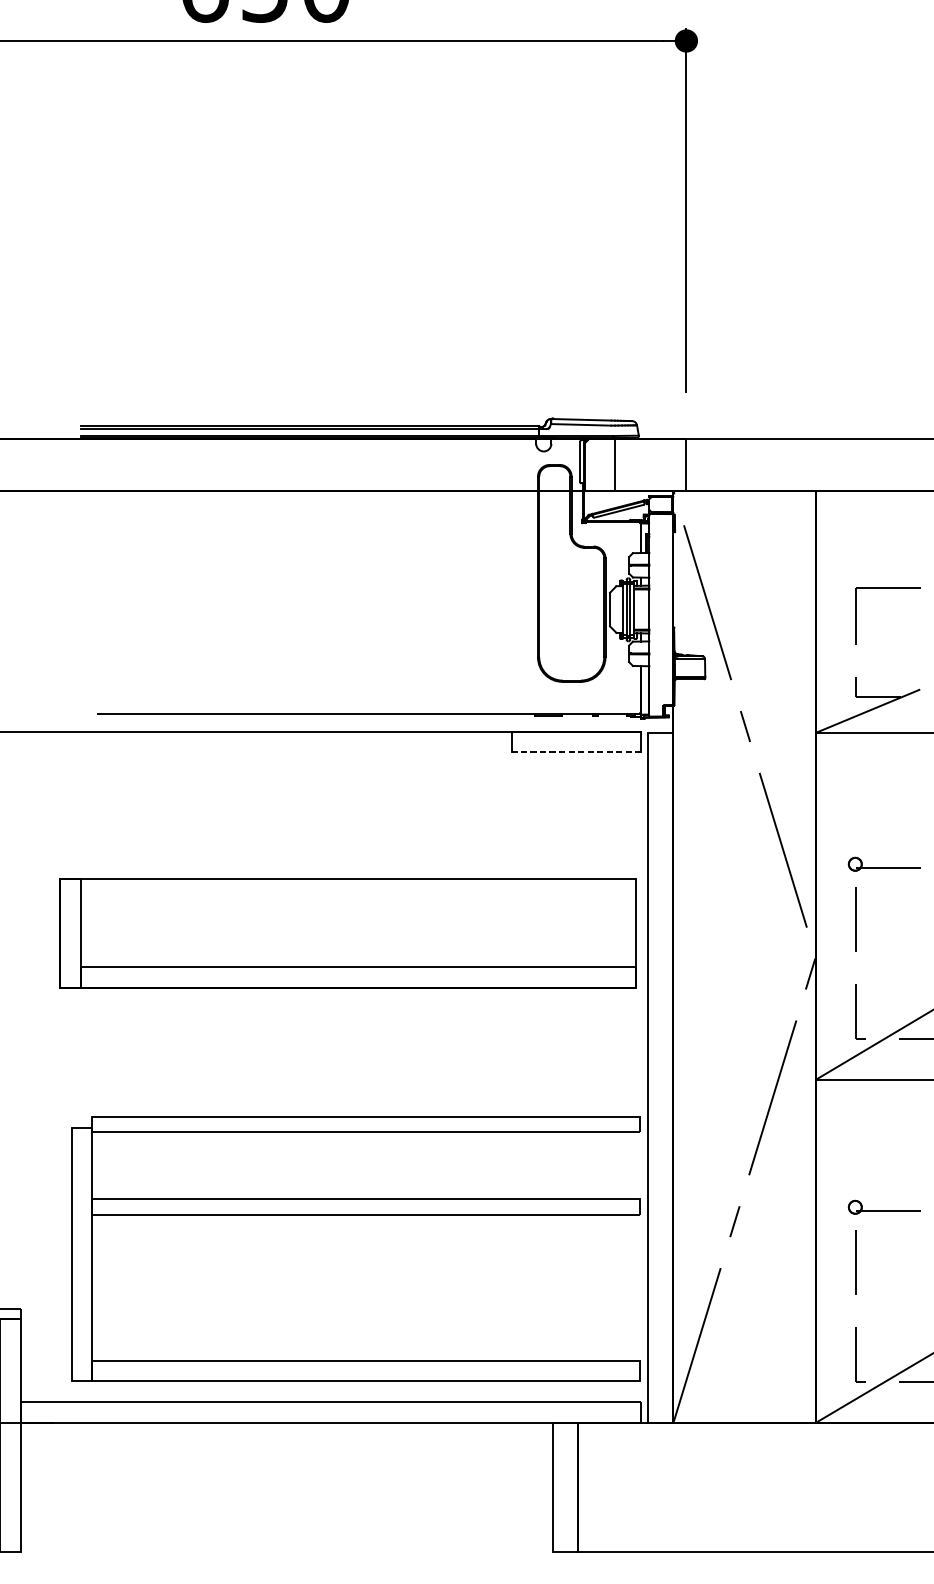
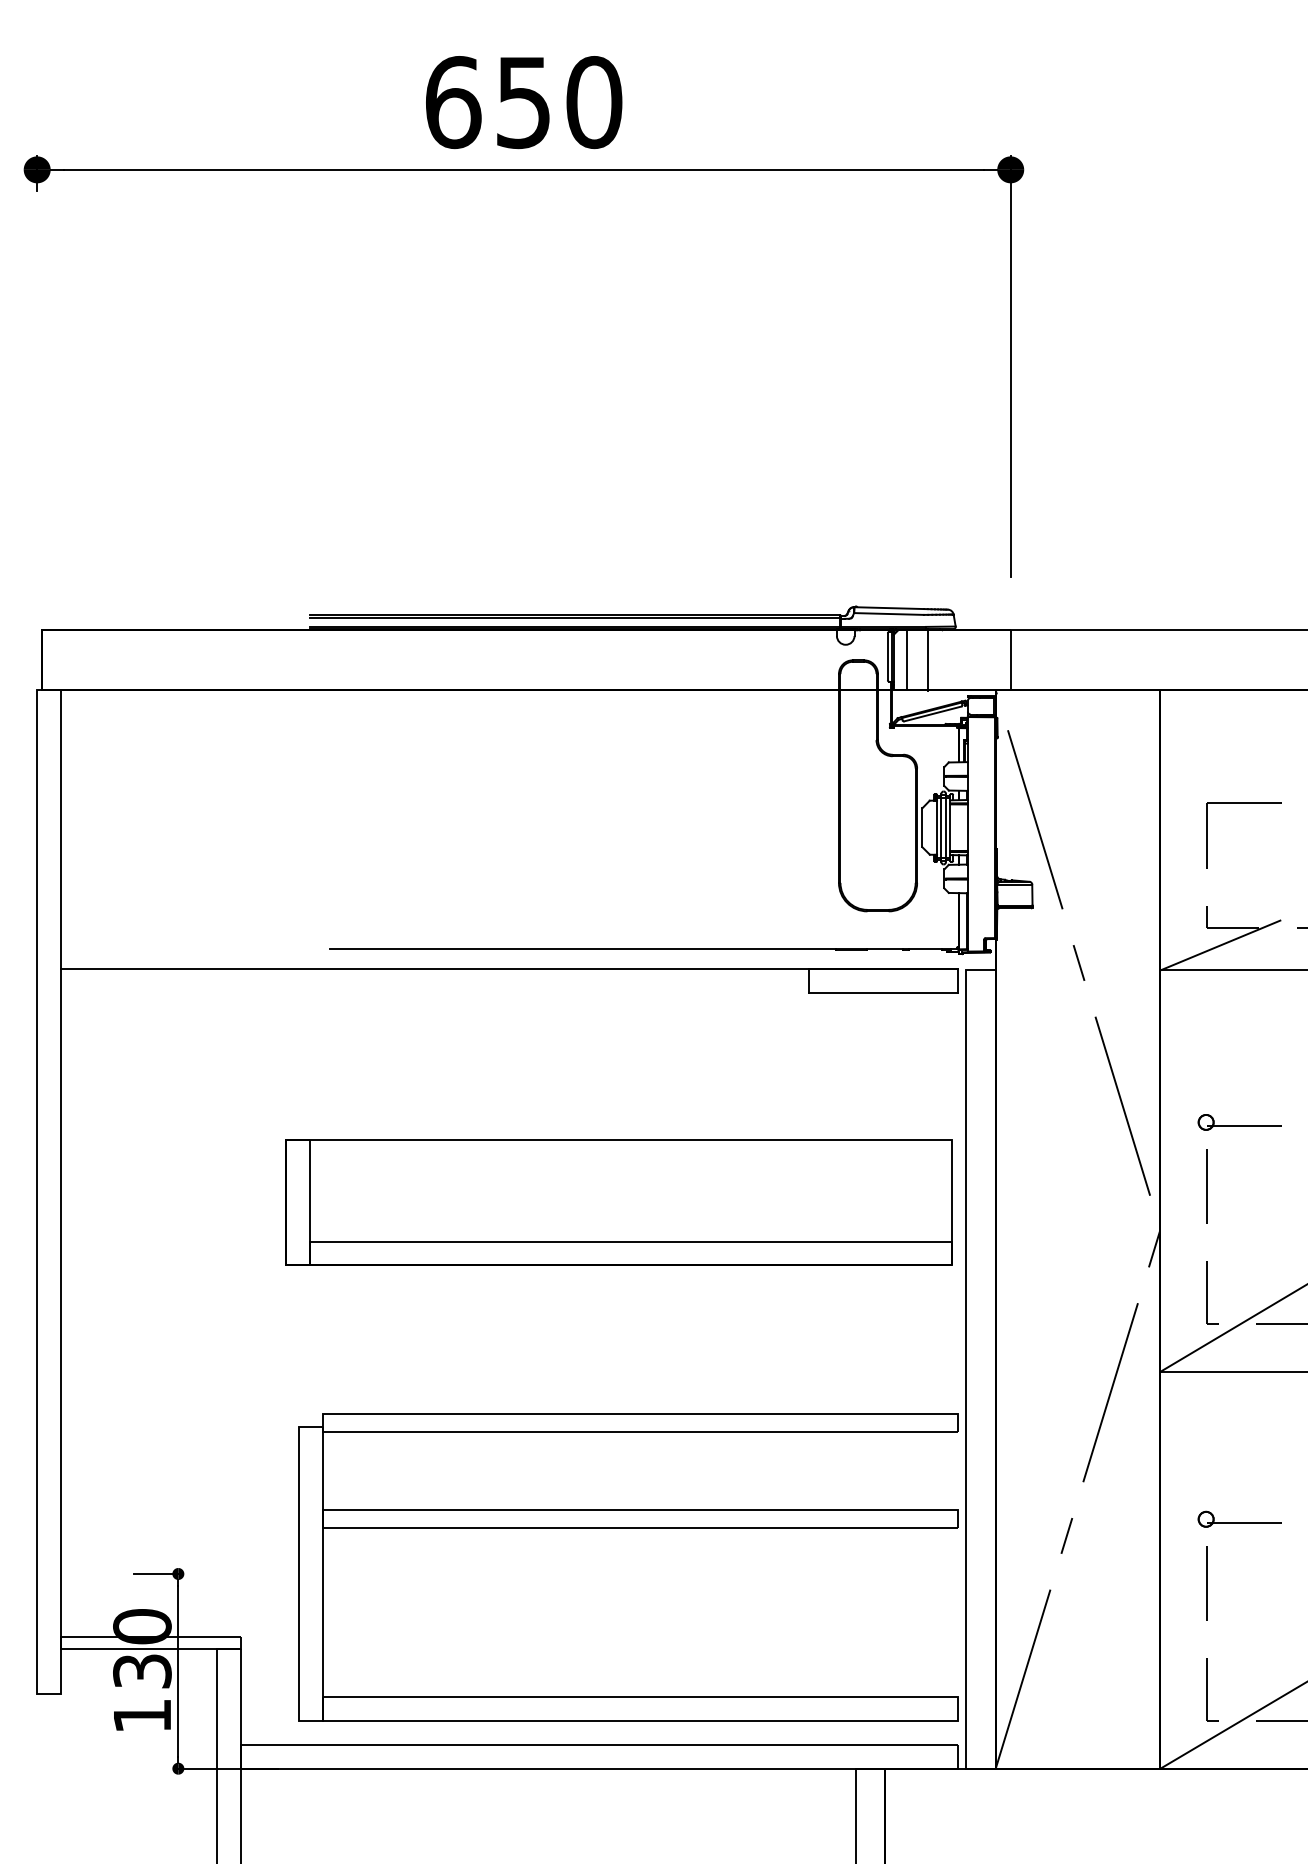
line: (597, 465) -> (907, 660), added
line: (576, 752) -> (883, 992), dashed -> solid

